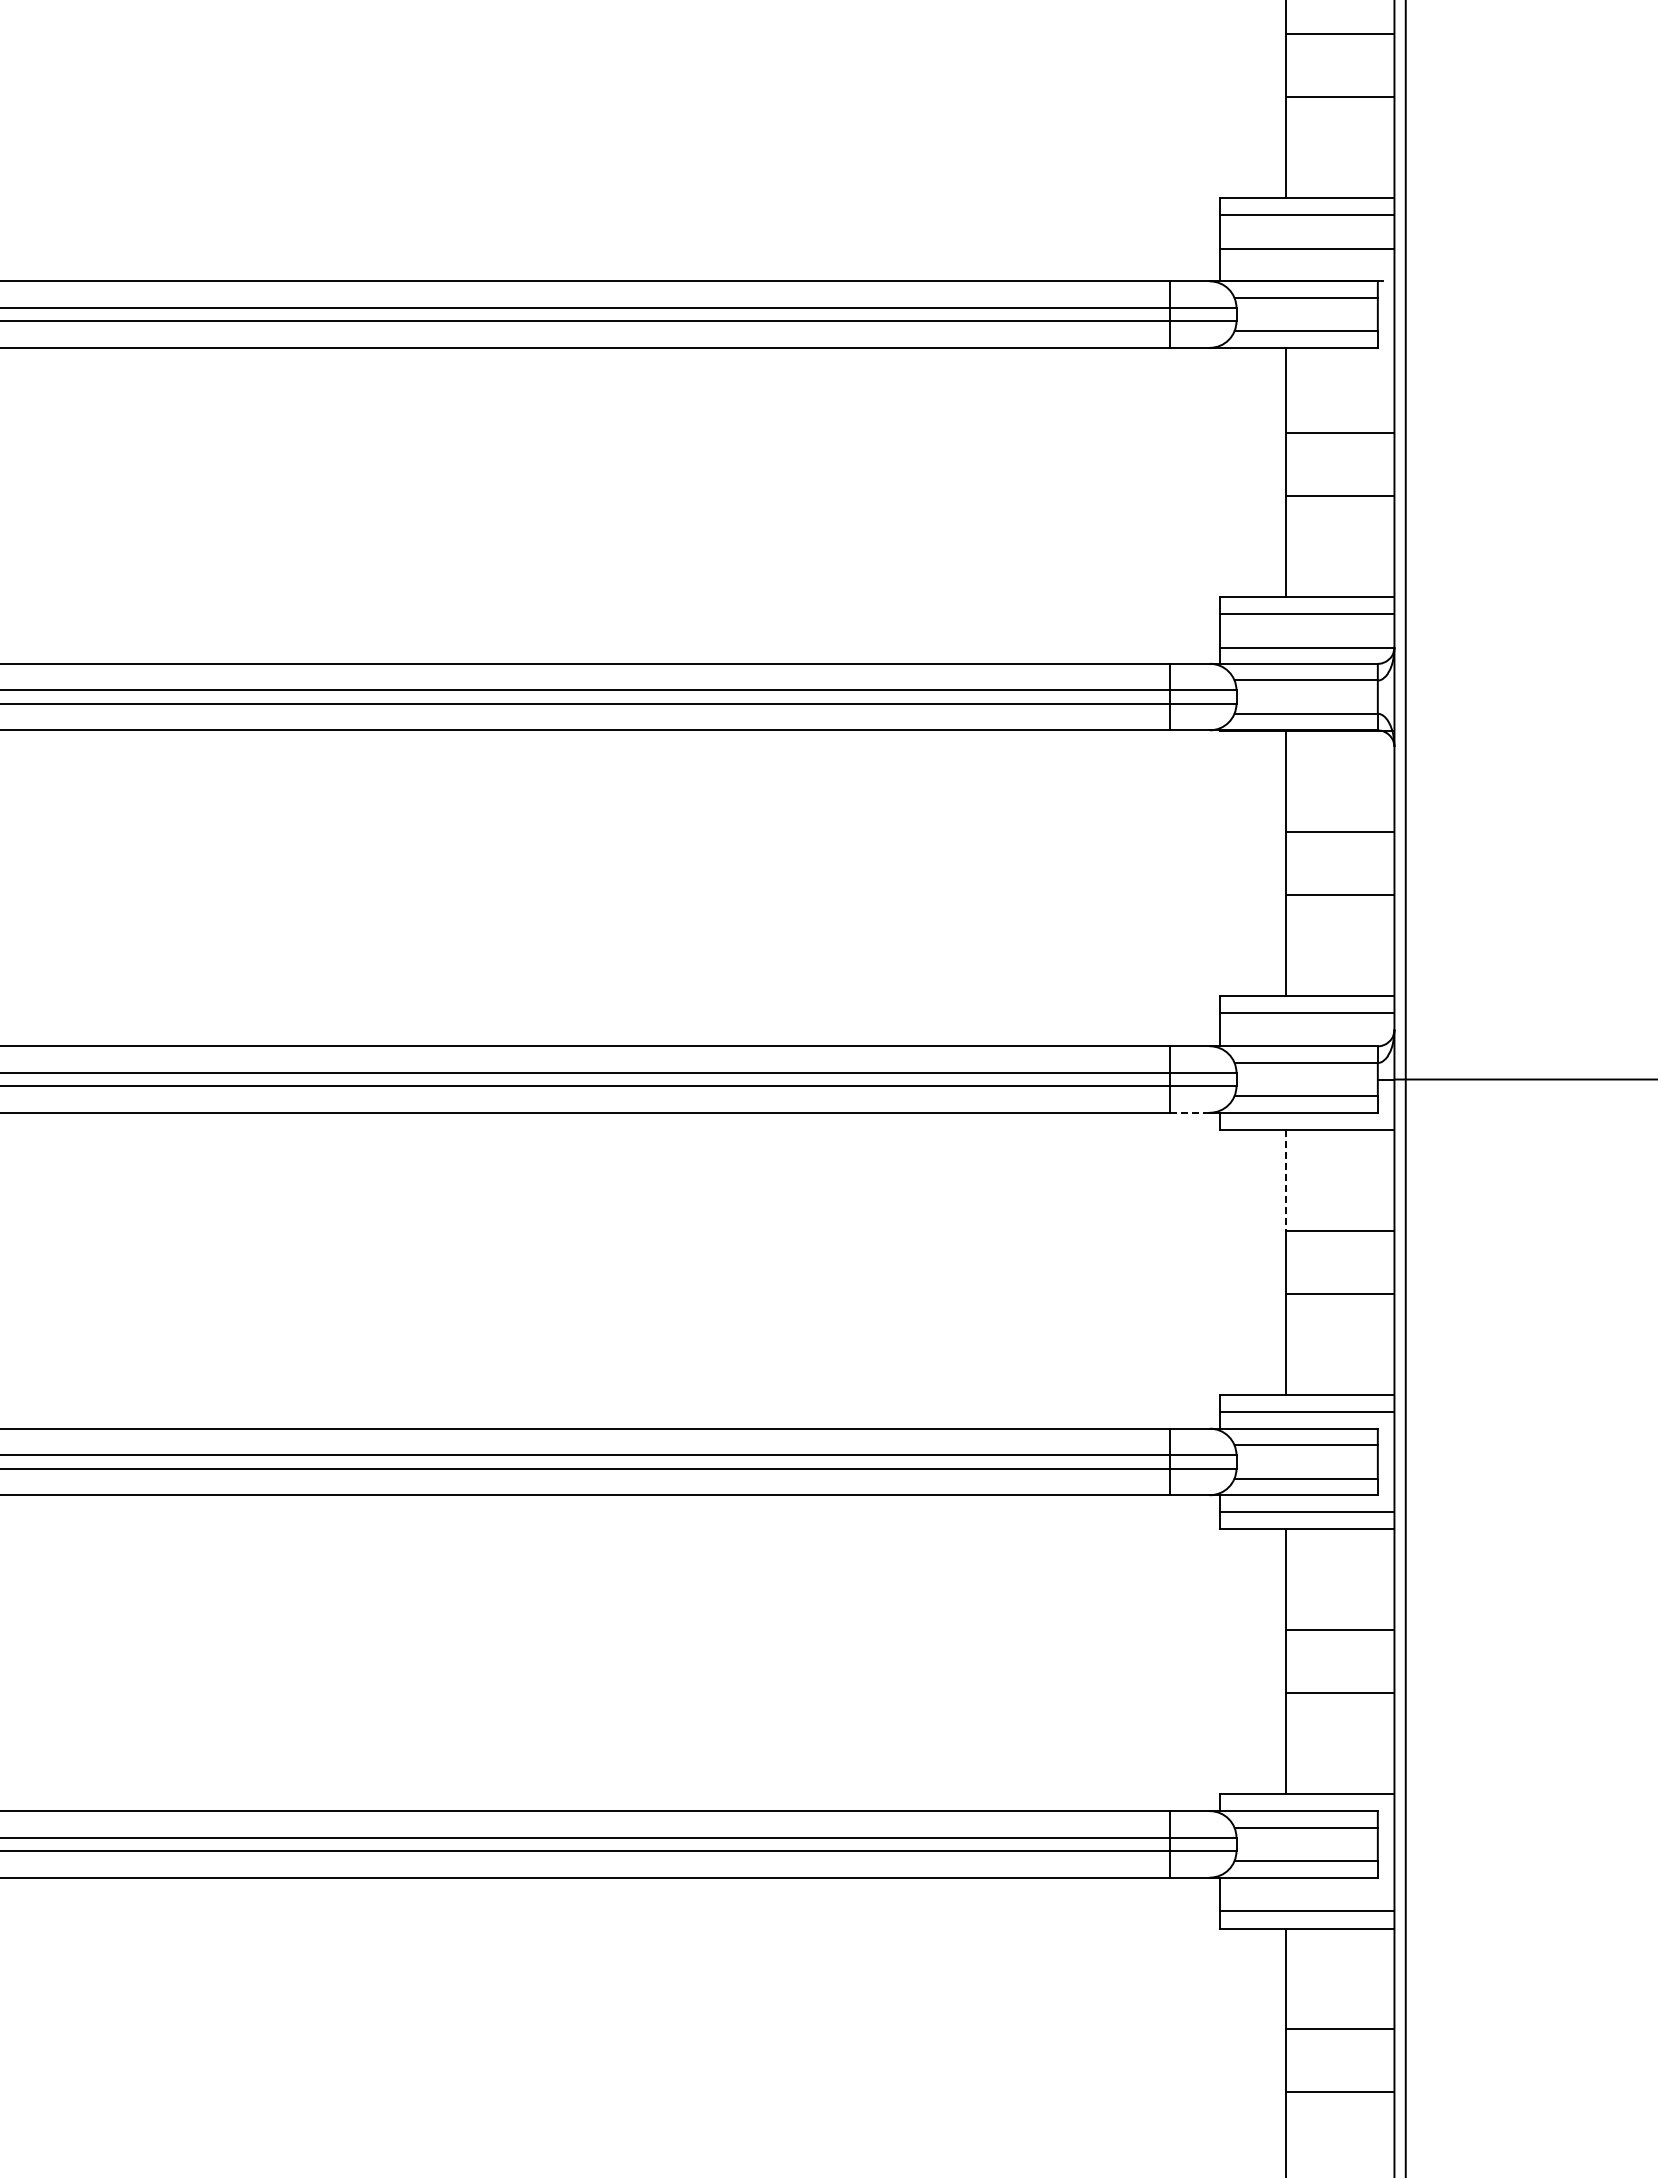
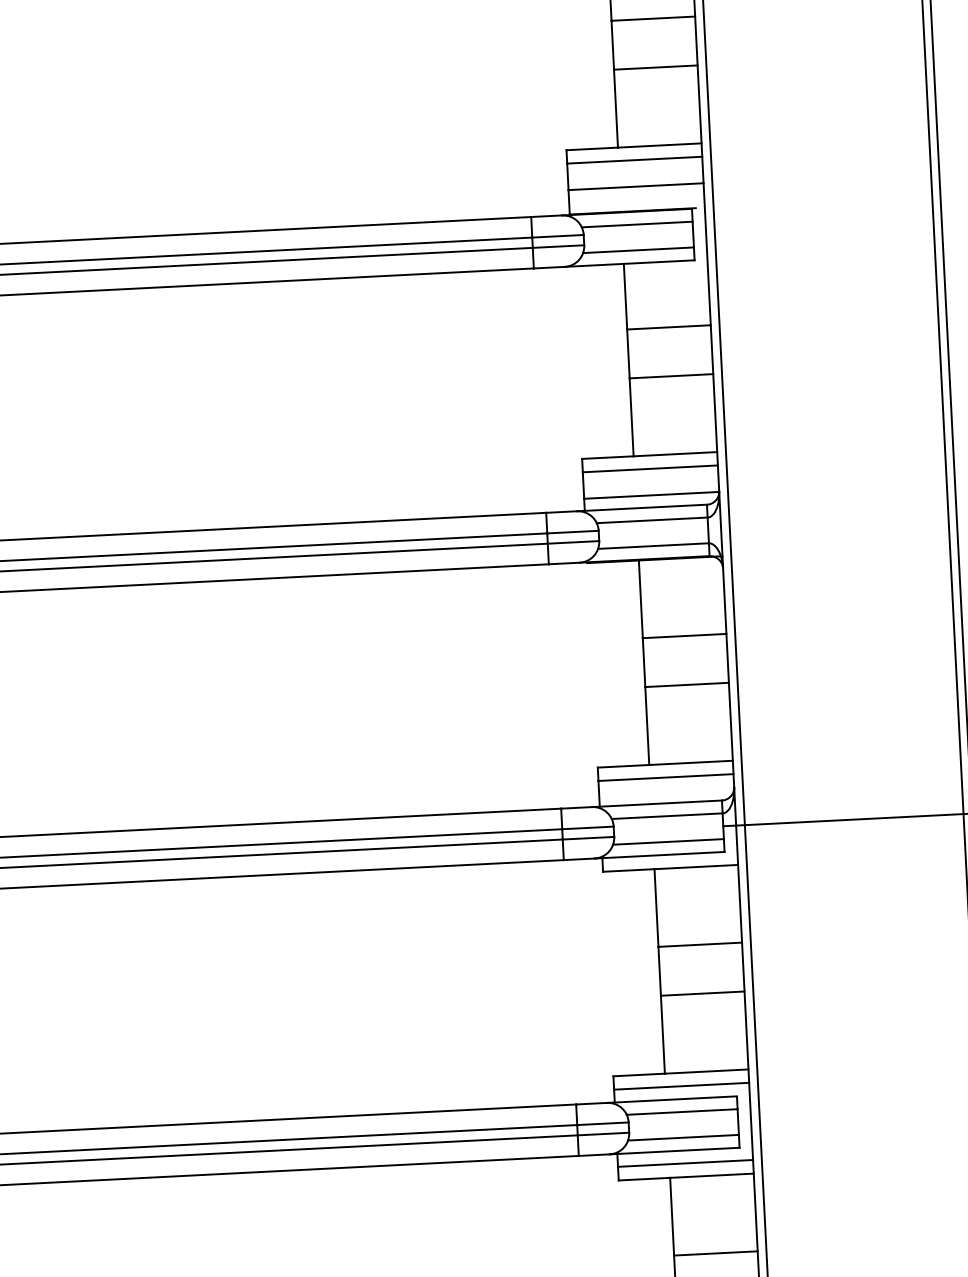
line: (1189, 1112) -> (578, 859), dashed -> solid
line: (1286, 1181) -> (656, 908), dashed -> solid

